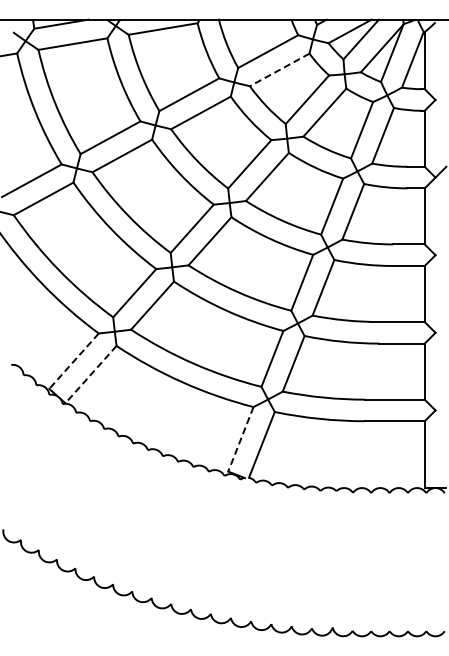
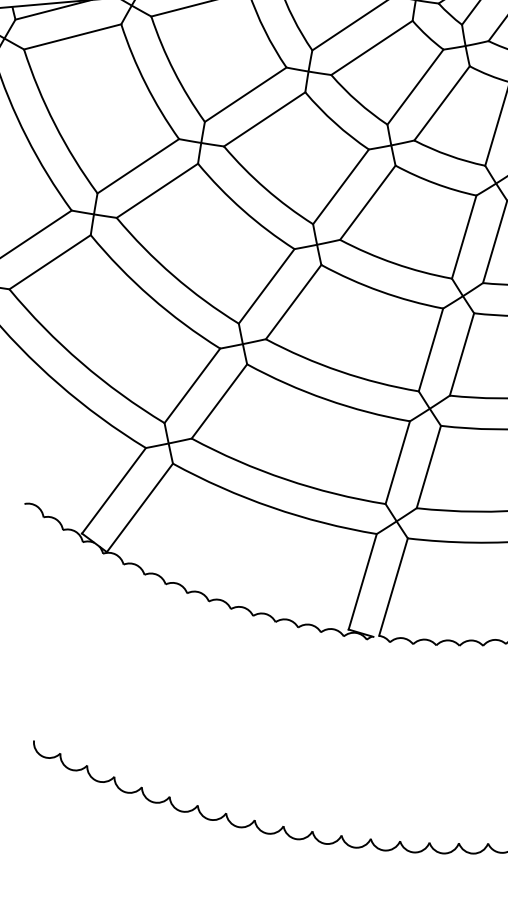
line: (279, 69) -> (371, 47), dashed -> solid
line: (73, 361) -> (113, 491), dashed -> solid
line: (90, 374) -> (139, 507), dashed -> solid
line: (240, 439) -> (362, 582), dashed -> solid

